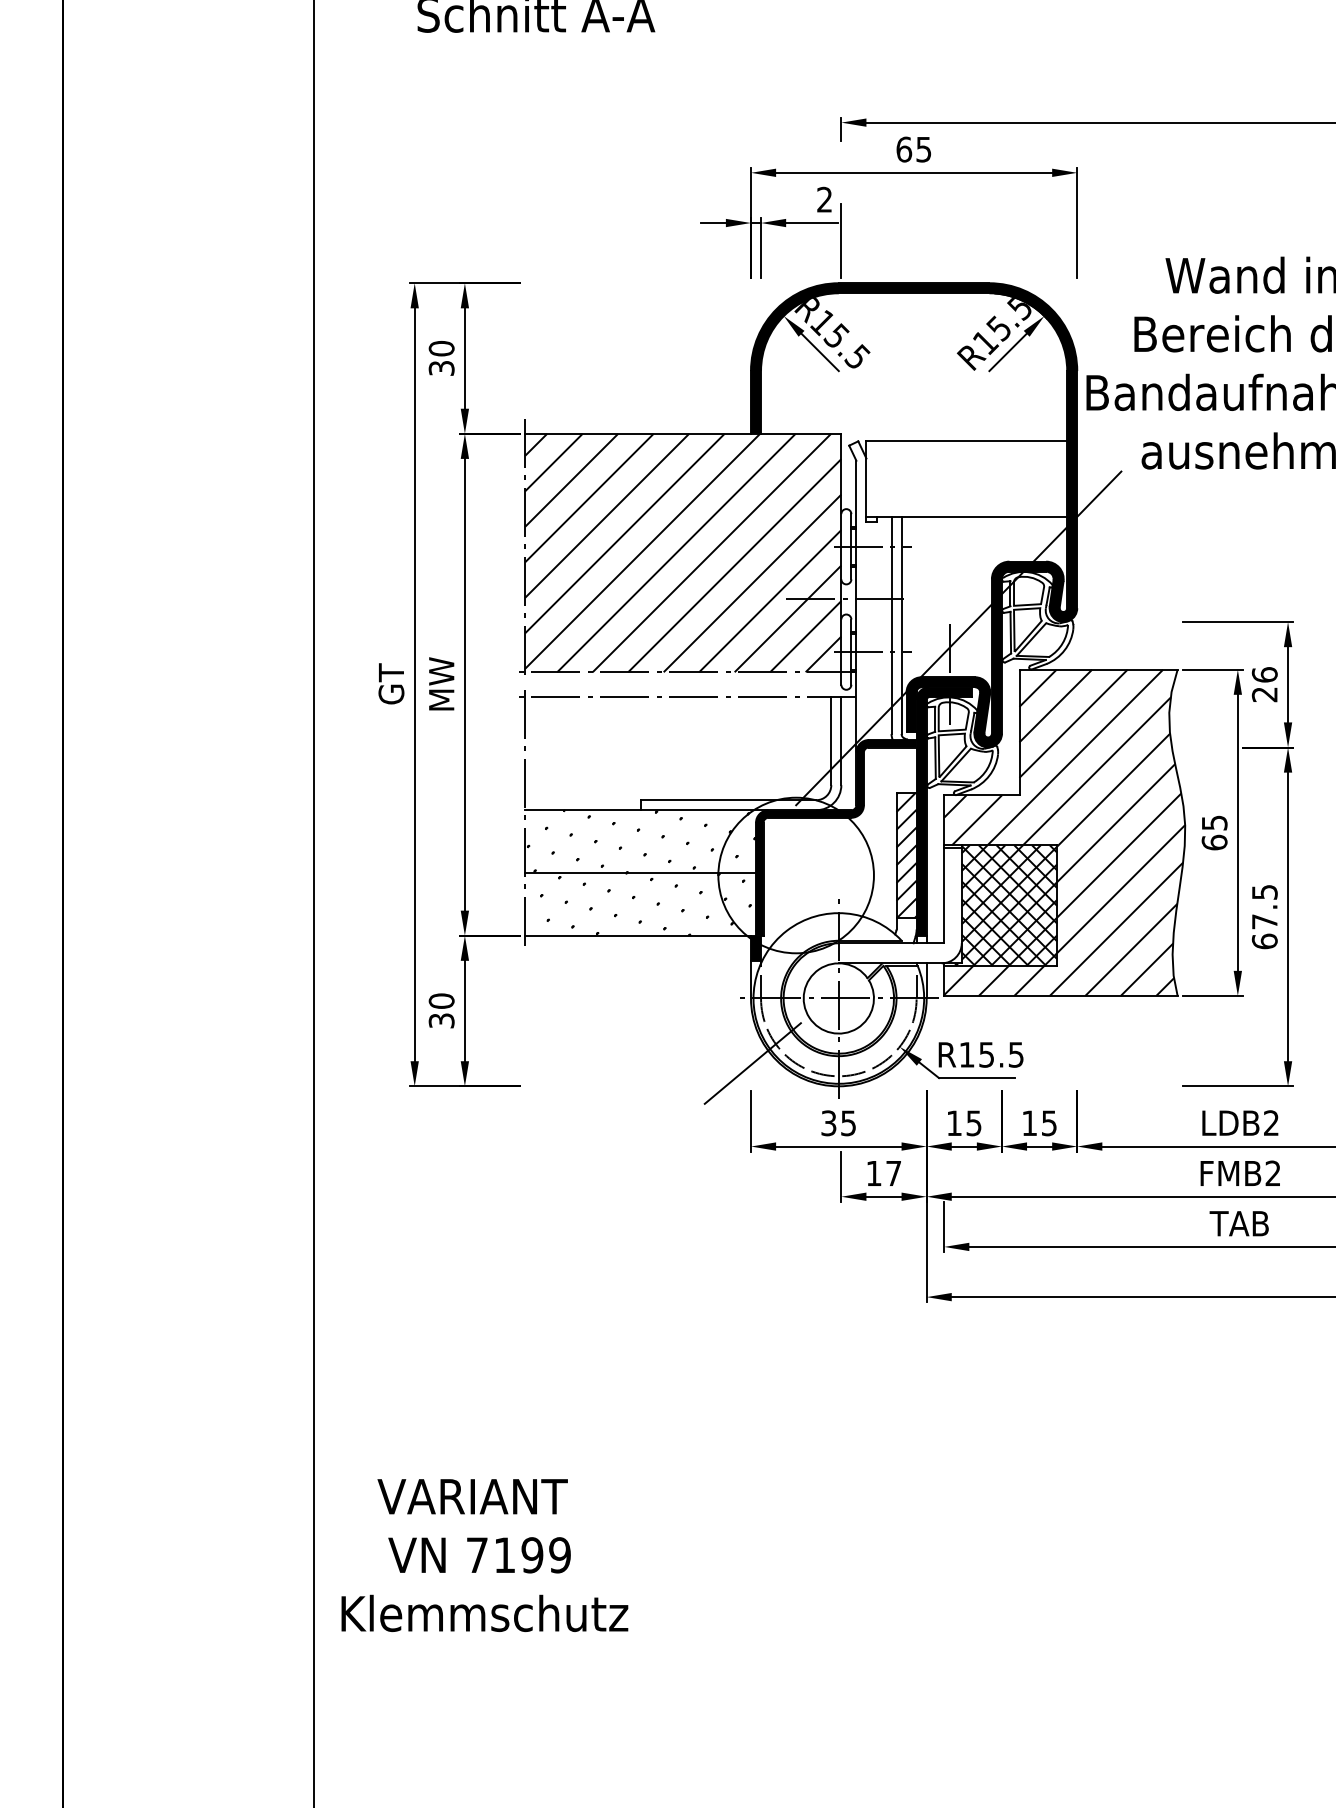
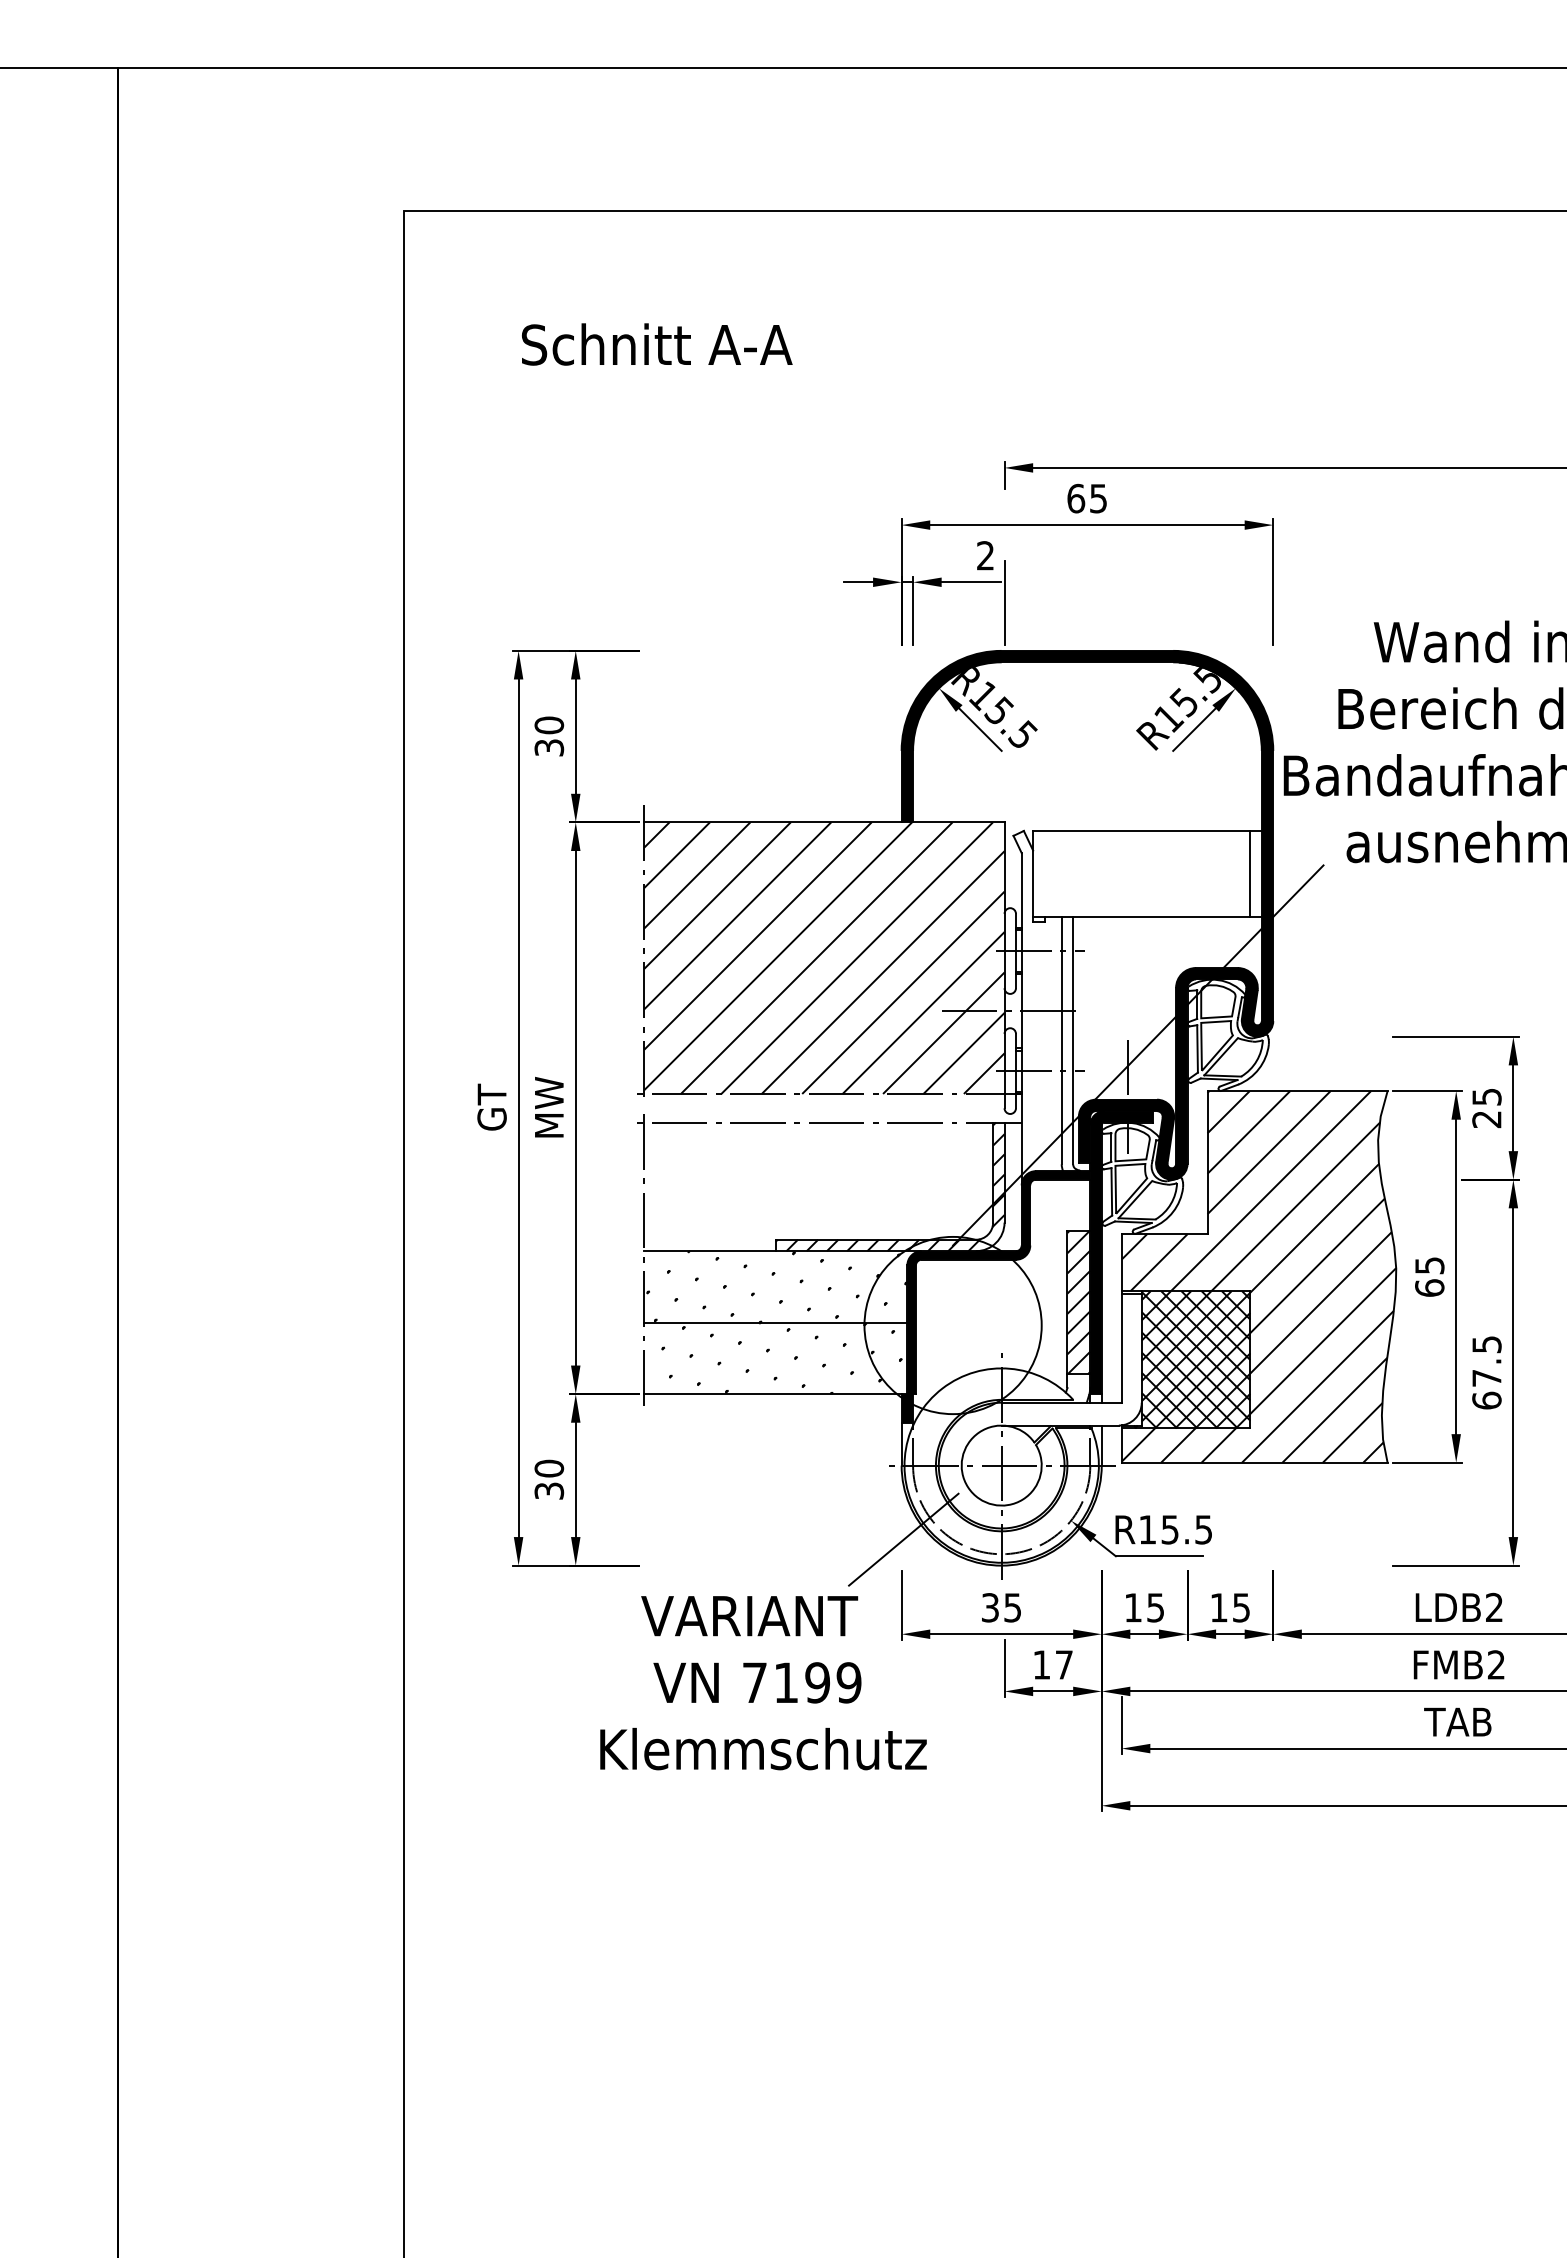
line: (1057, 478) -> (1250, 873), added
text: (1264, 674) -> (1486, 1096), 26 -> 25
hatch: (740, 753) -> (889, 1186), added
text: (484, 1555) -> (763, 1683), moved

